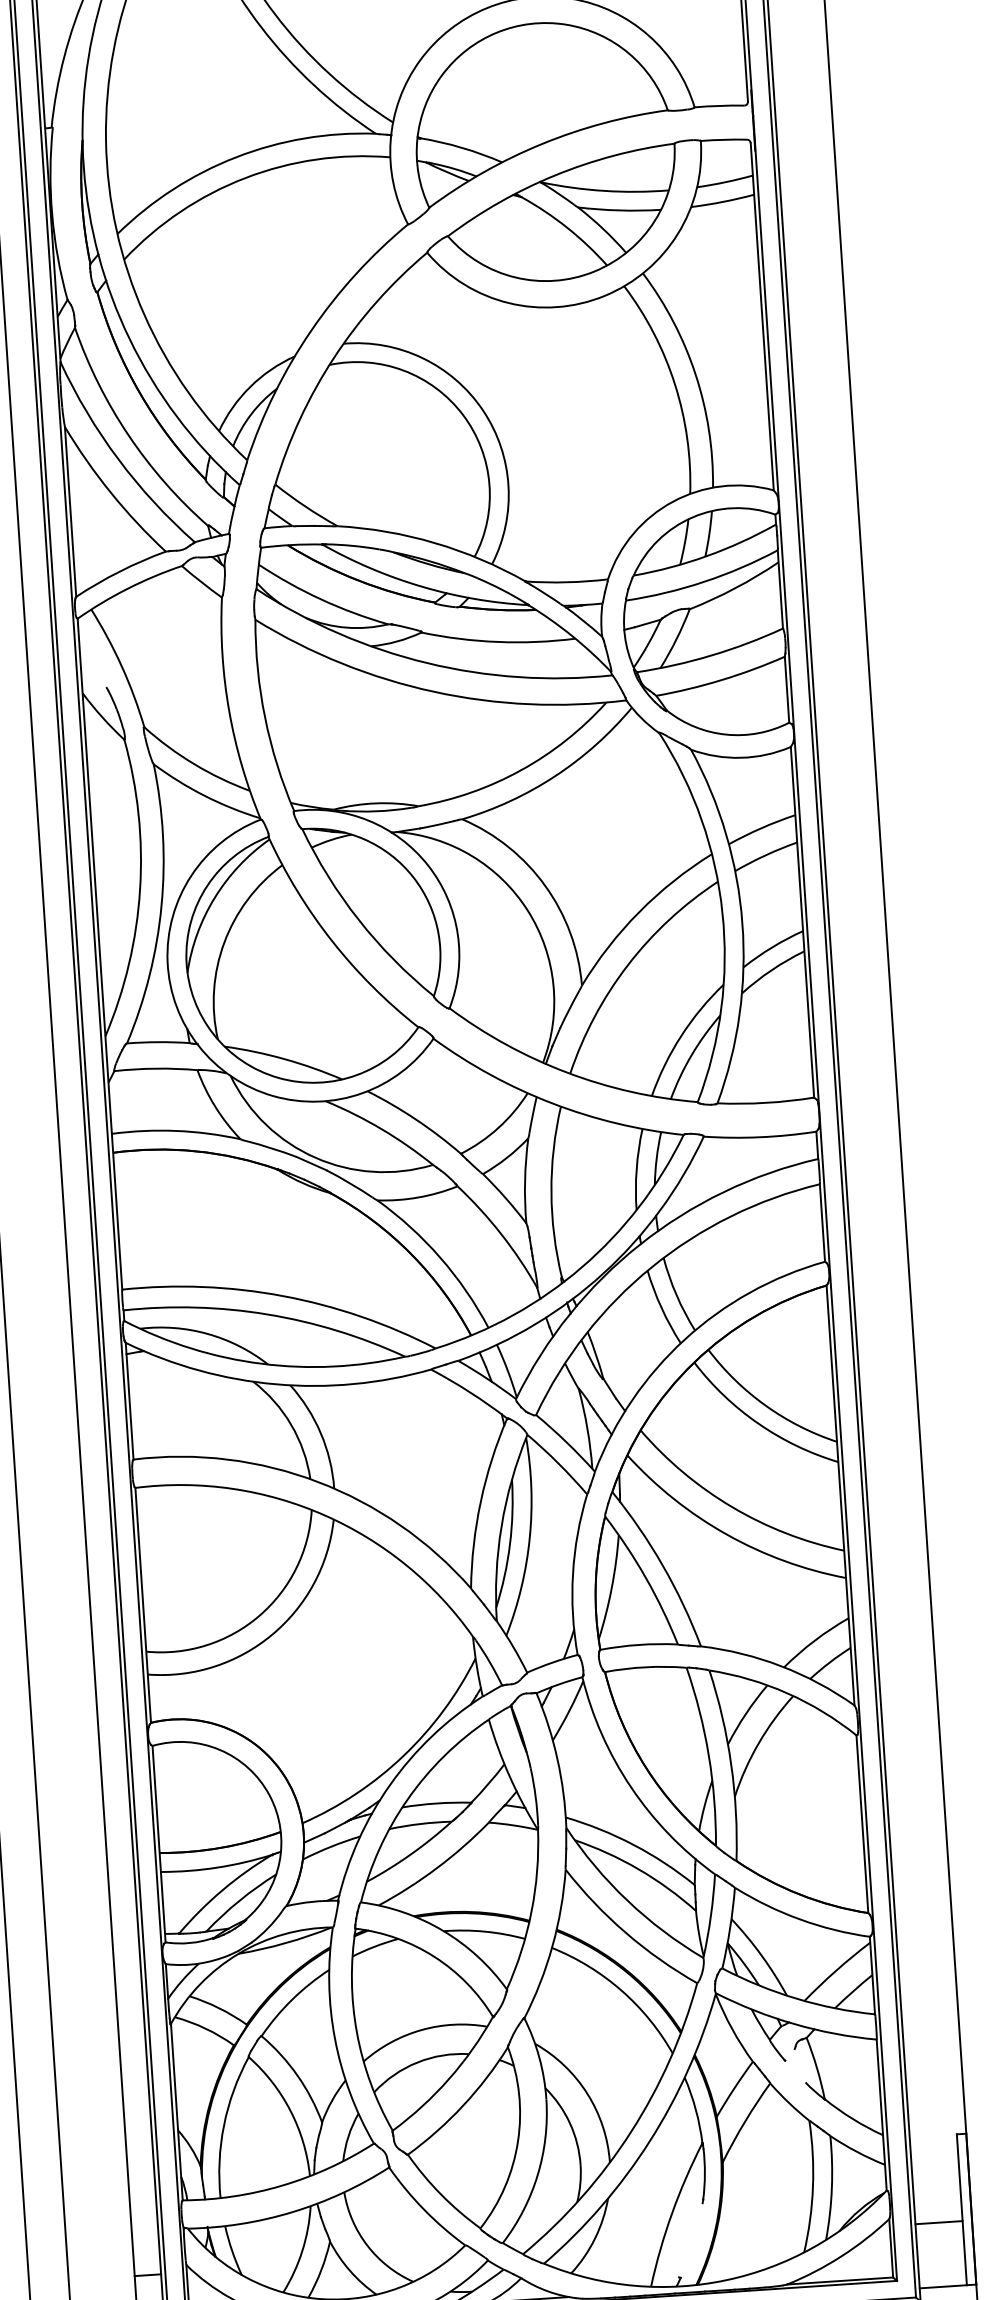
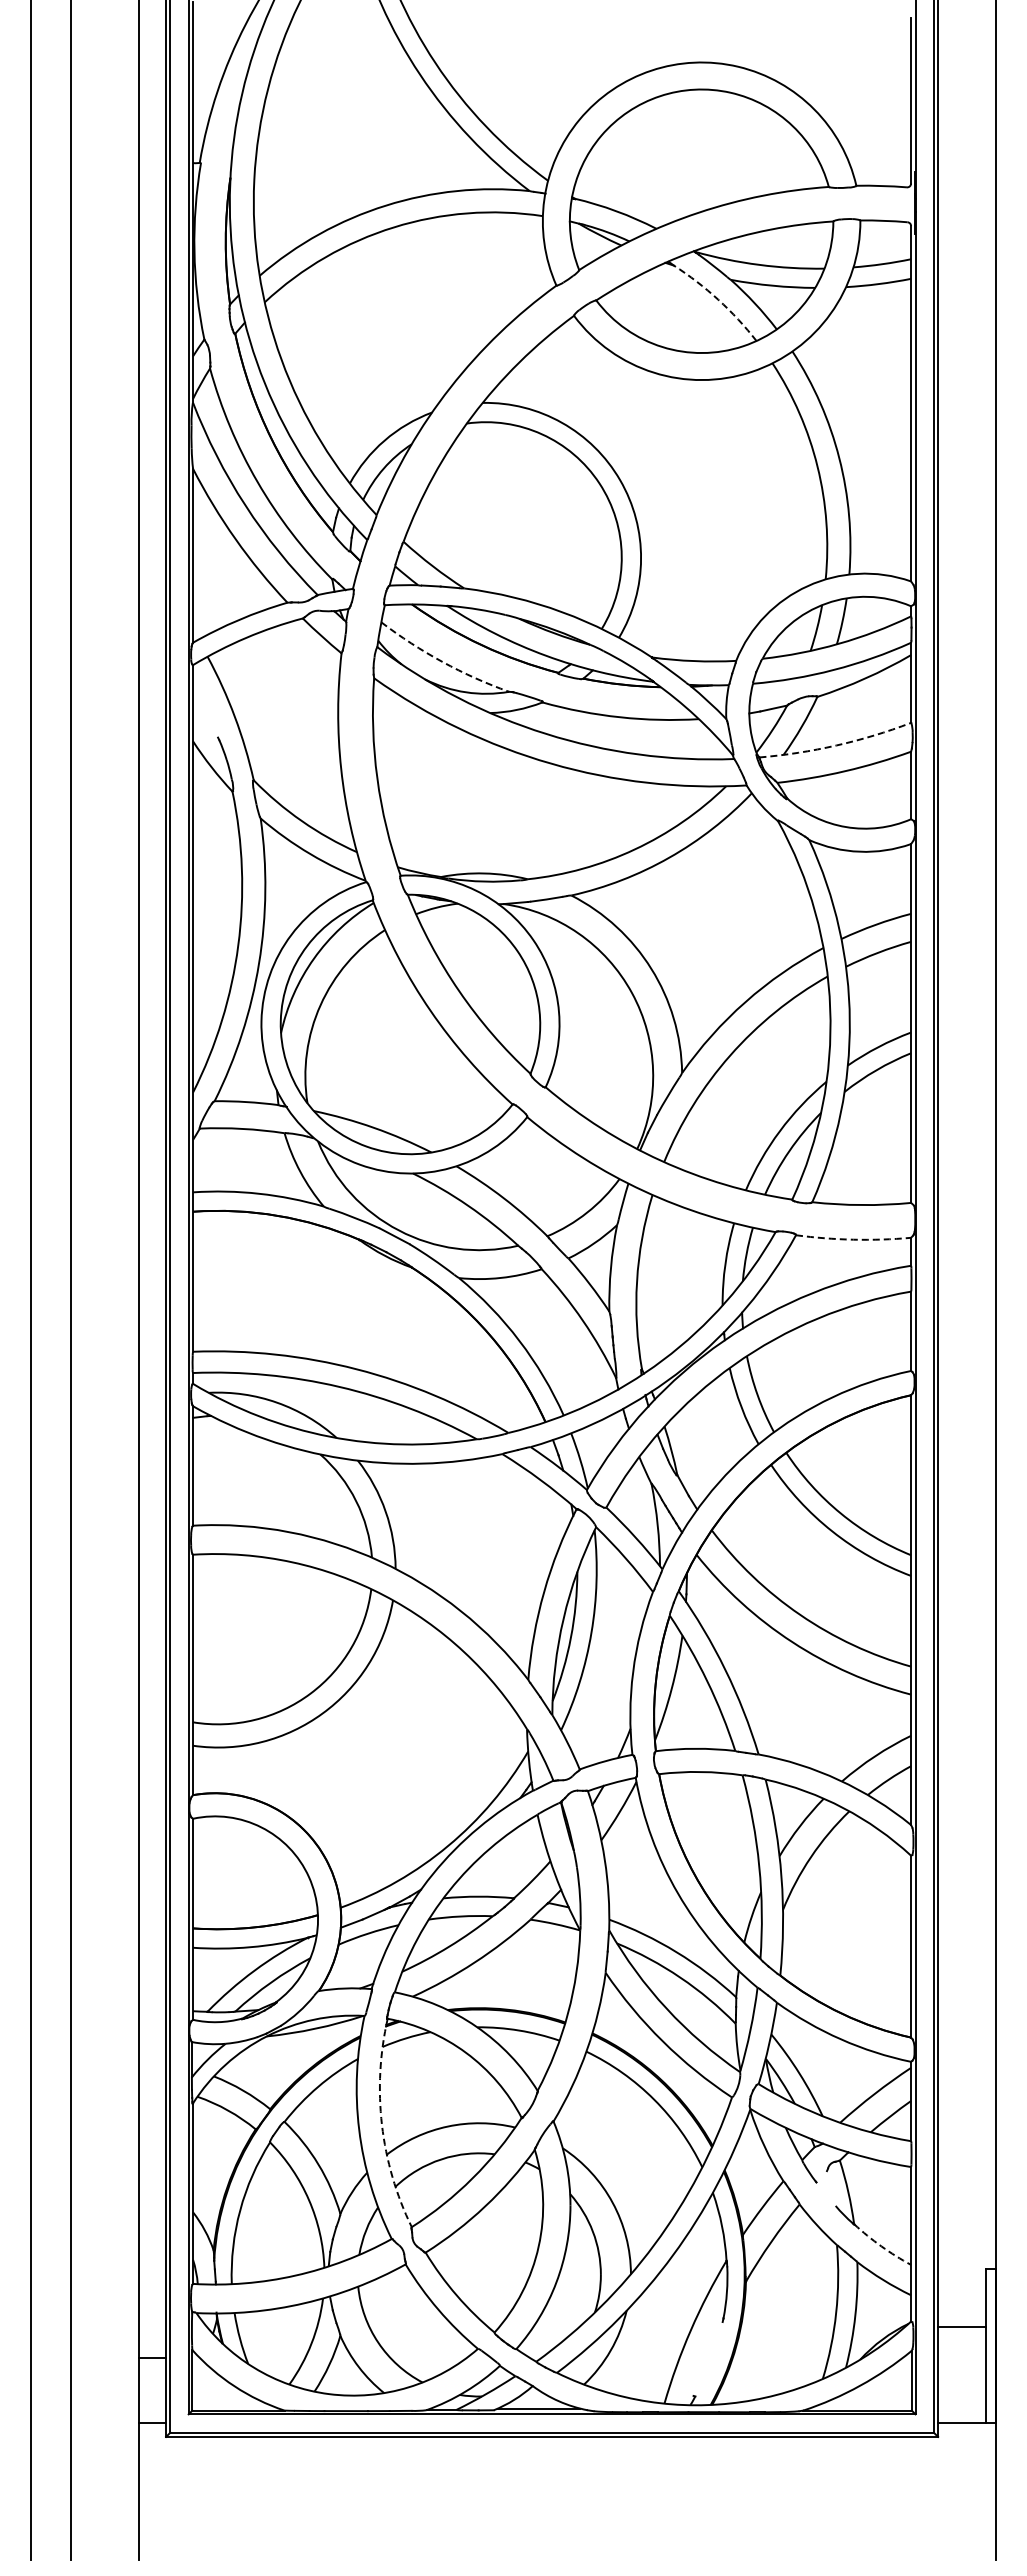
arc: (567, 227) -> (718, 299), solid -> dashed
arc: (321, 599) -> (442, 661), solid -> dashed
arc: (711, 655) -> (836, 745), solid -> dashed
arc: (760, 1137) -> (853, 1239), solid -> dashed
arc: (356, 2032) -> (381, 2124), solid -> dashed
arc: (852, 2119) -> (881, 2246), solid -> dashed
line: (939, 2222) -> (962, 2326), moved

